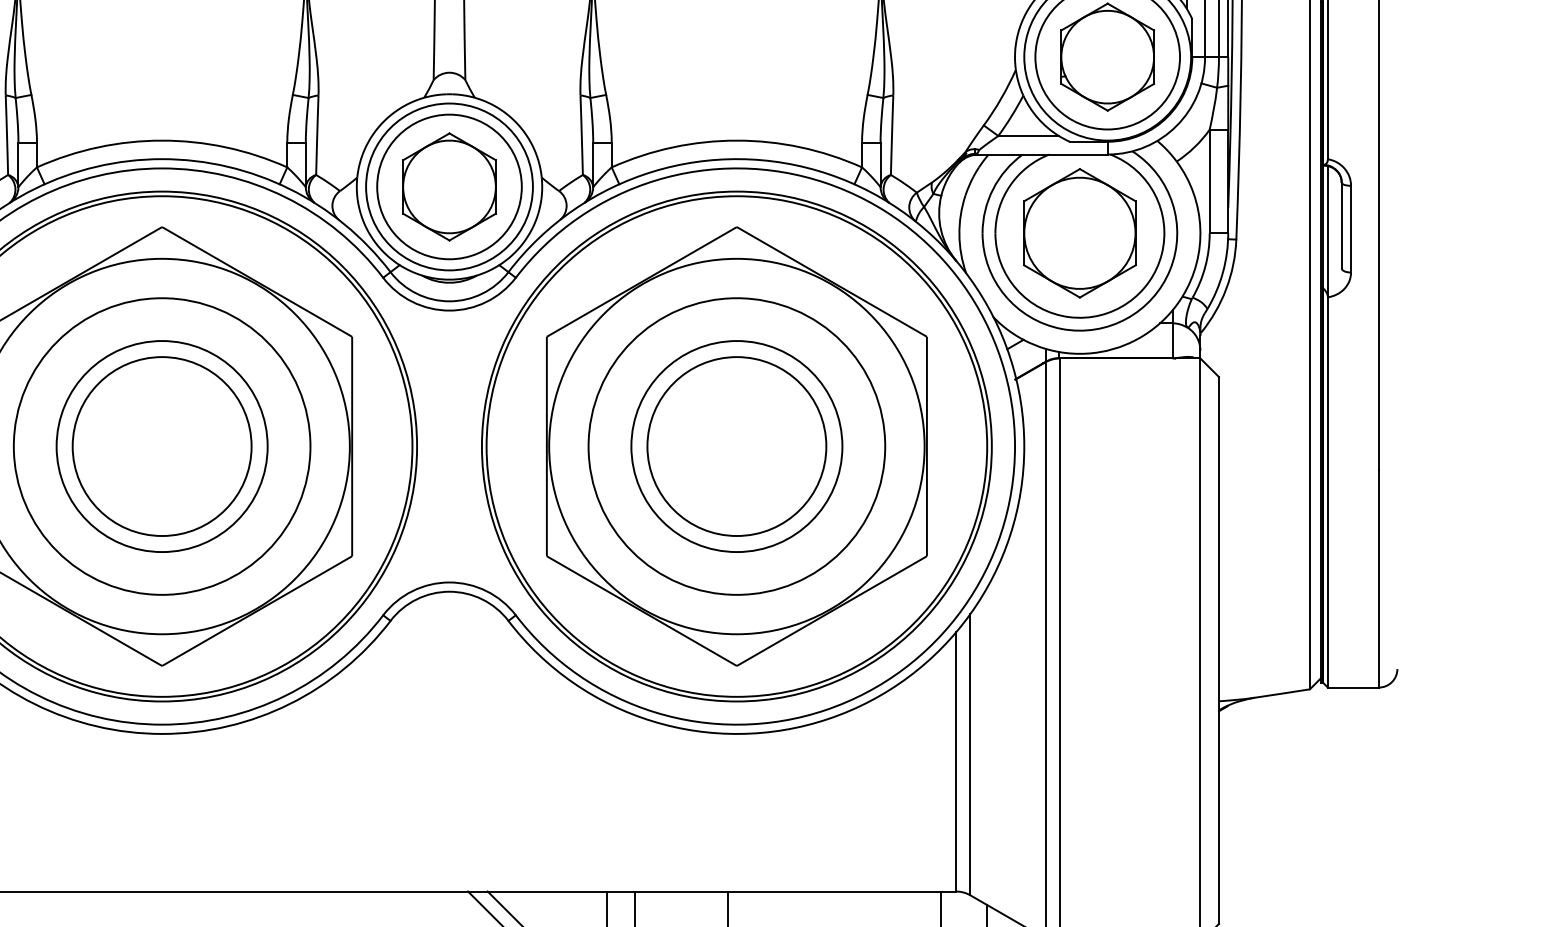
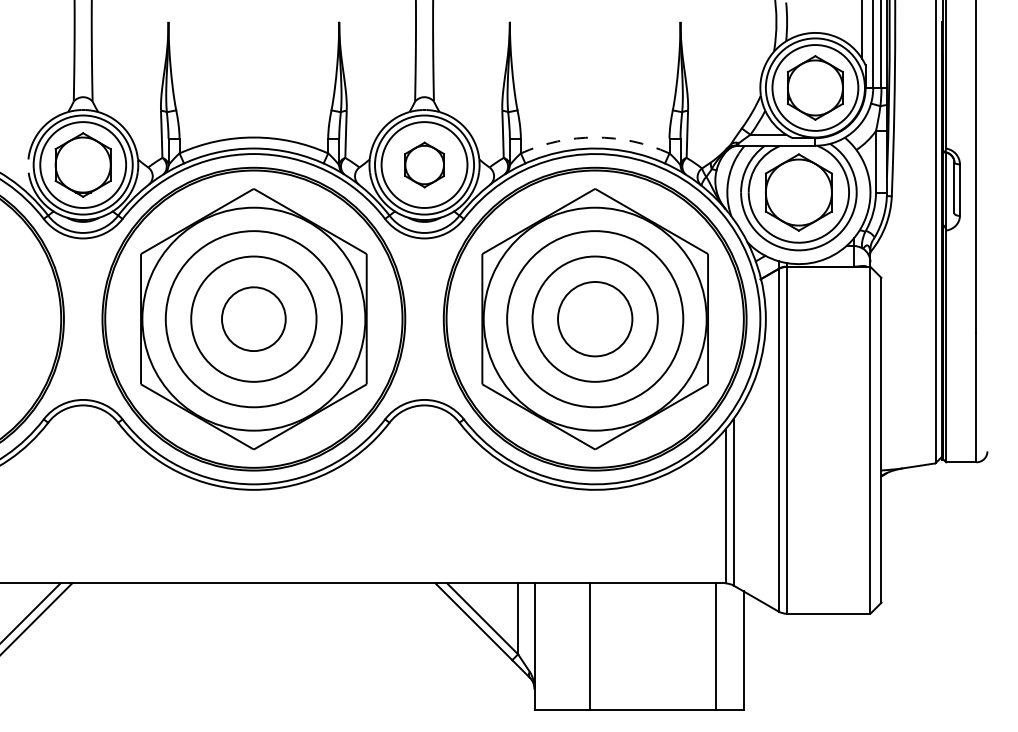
arc: (737, 140) -> (595, 137), solid -> dashed
part: (449, 186) -> (424, 164), size x0.7
circle: (161, 447) -> (253, 319), size x0.6
circle: (737, 447) -> (595, 319), size x0.7

